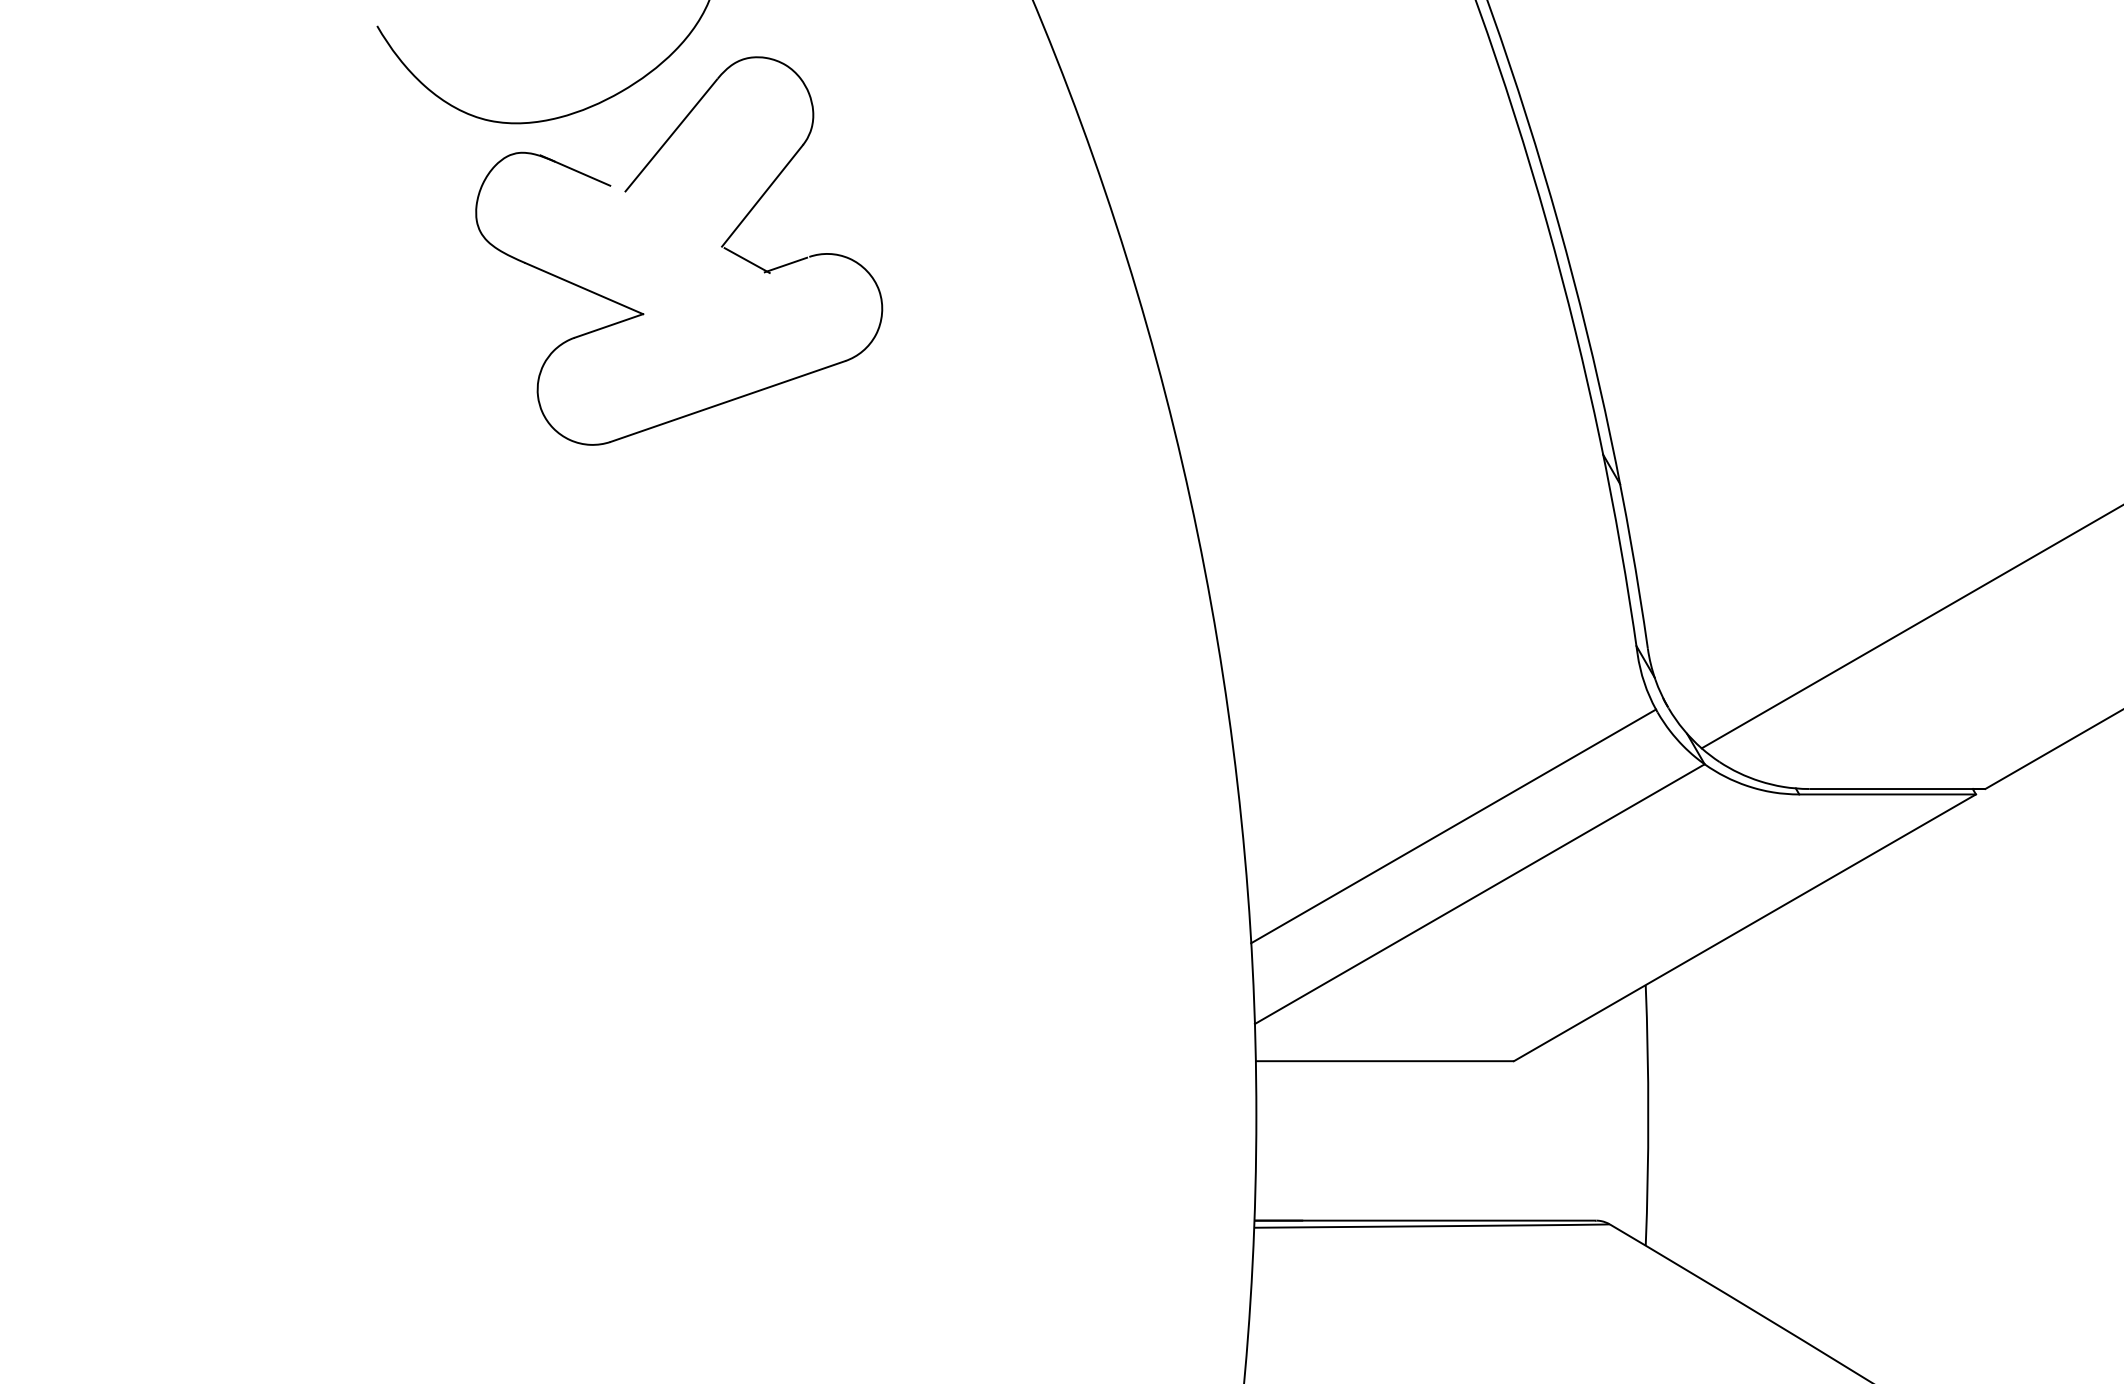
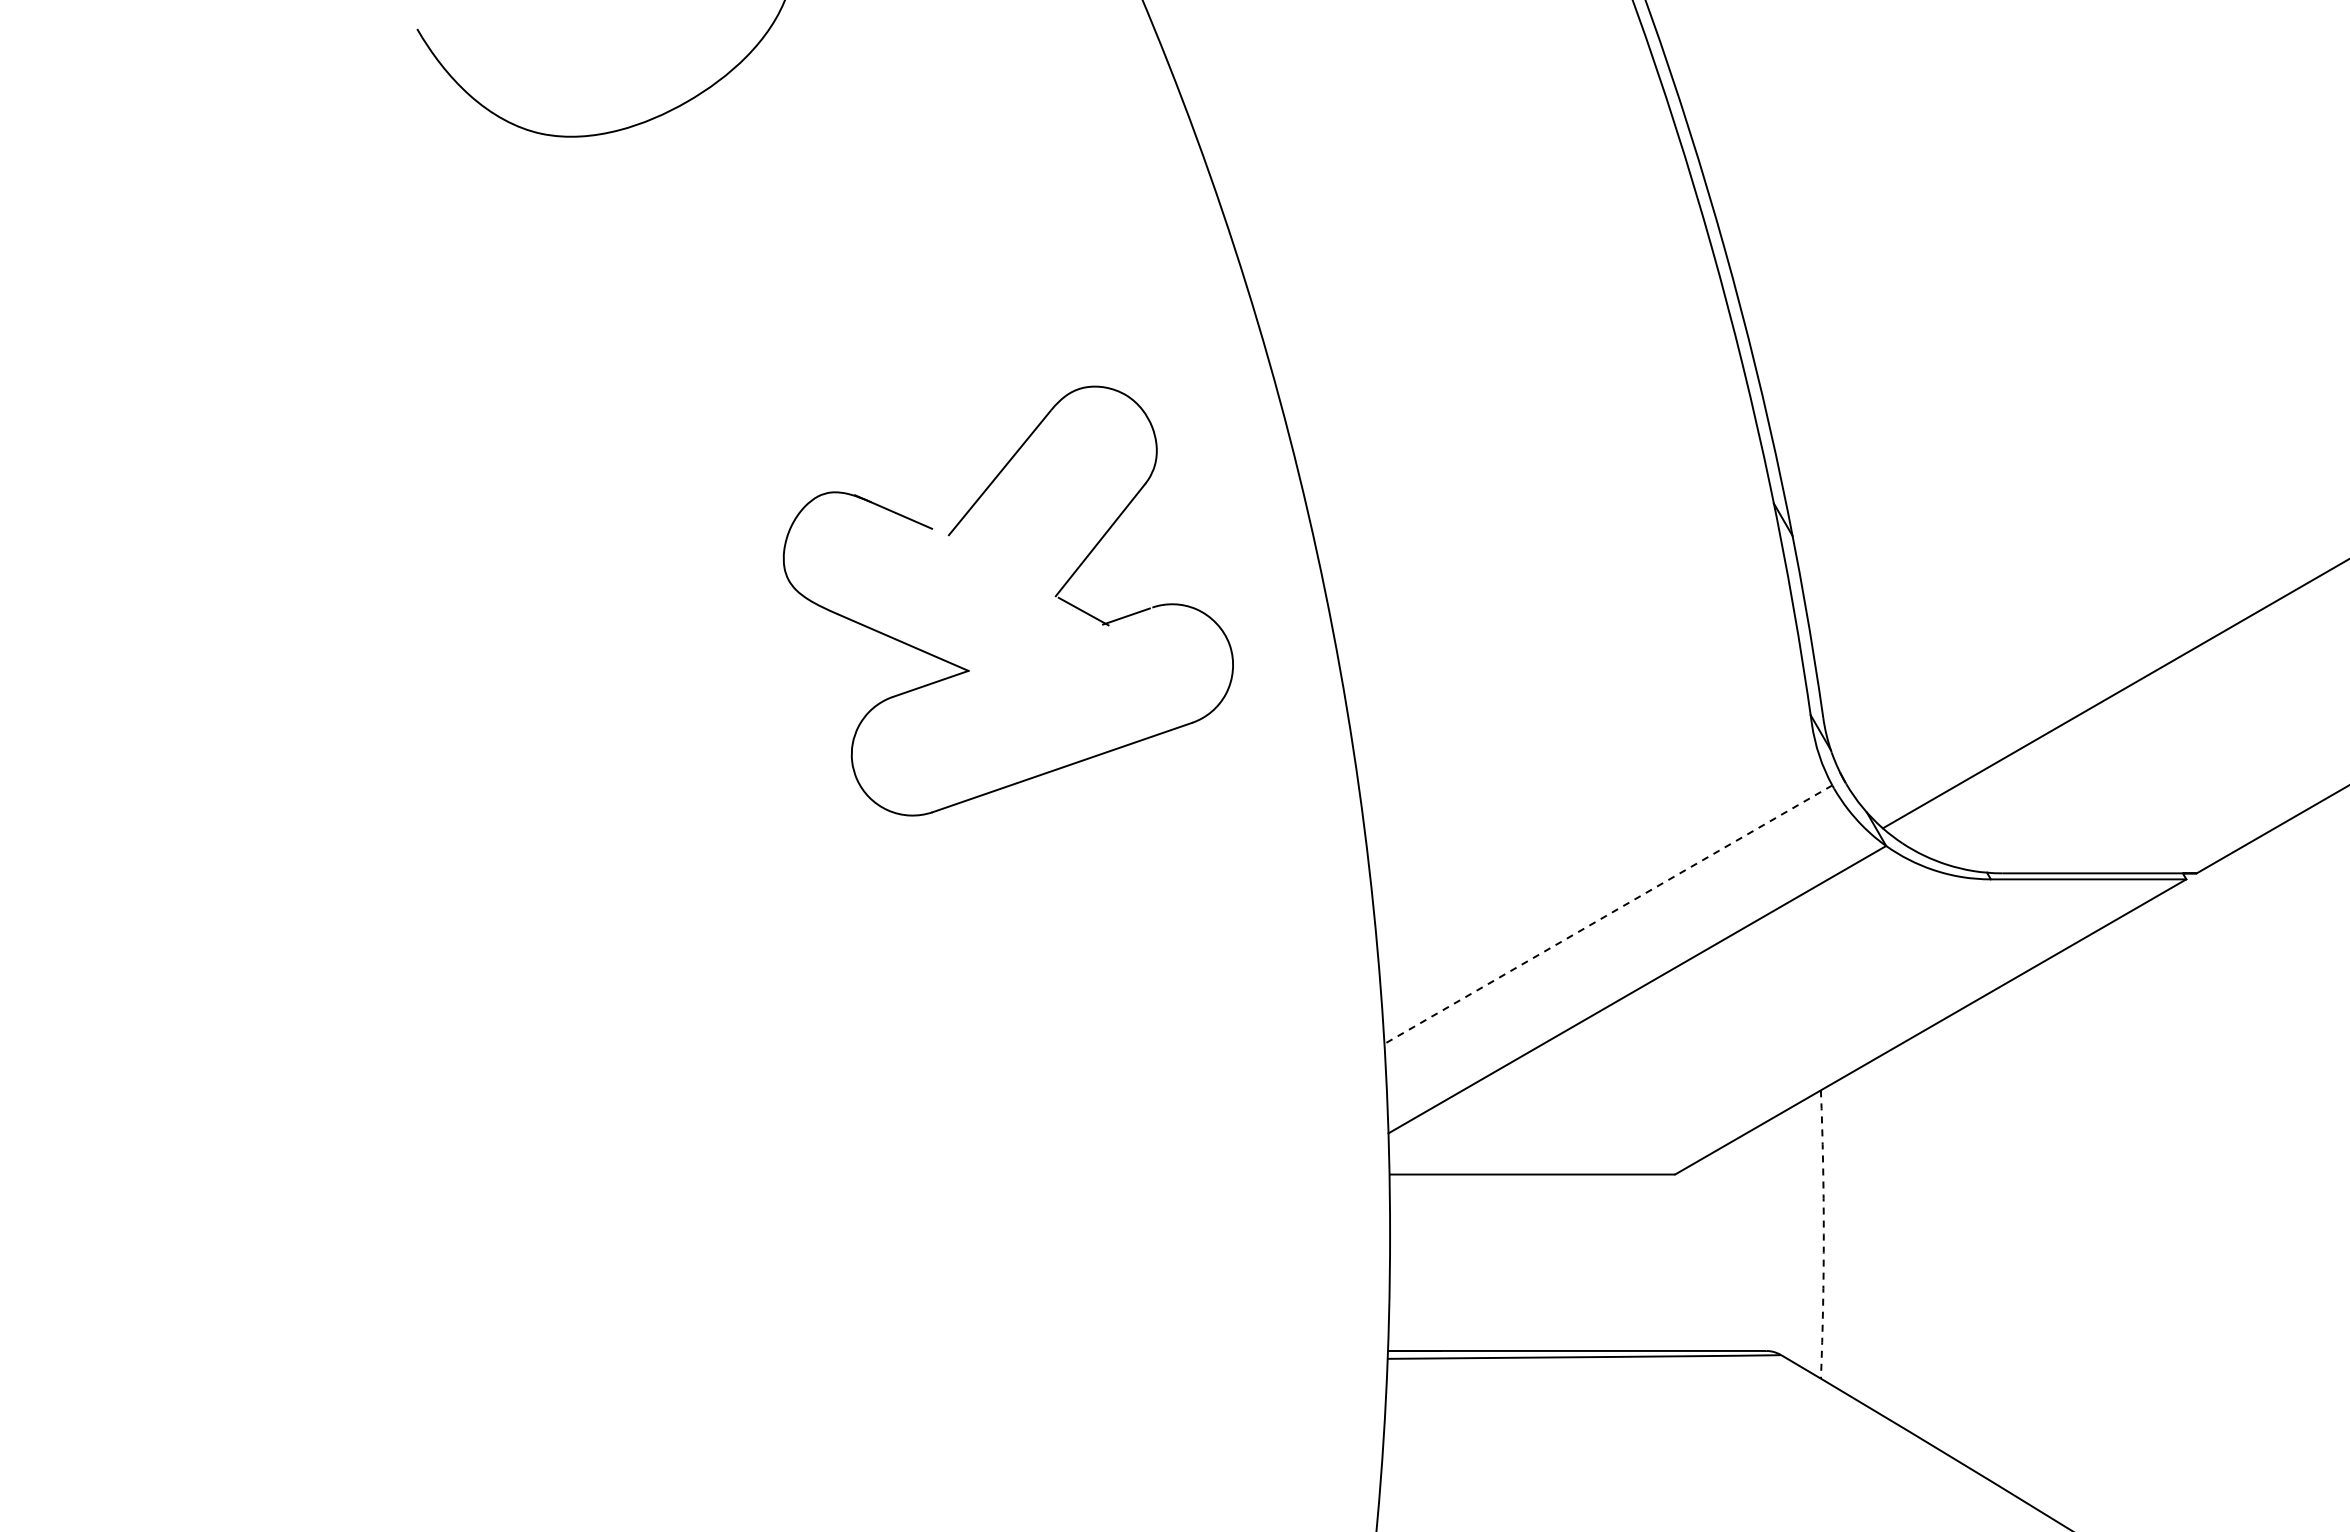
part: (720, 246) -> (1054, 596), moved
line: (1453, 826) -> (1608, 914), solid -> dashed
arc: (1648, 1115) -> (1823, 1234), solid -> dashed

